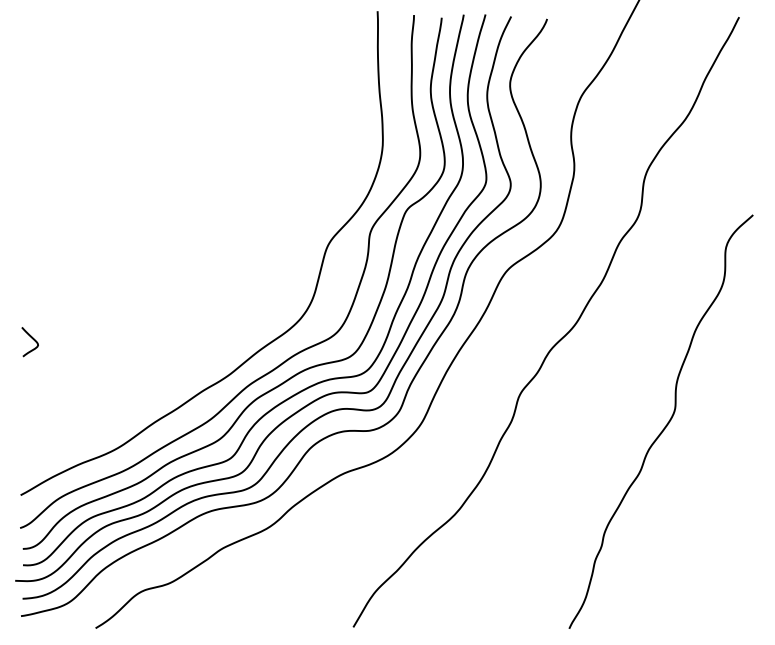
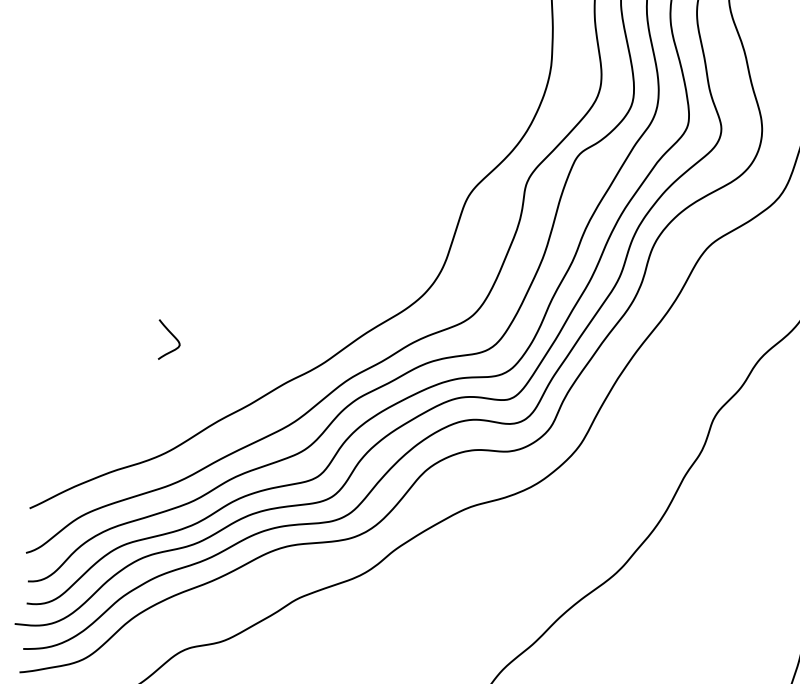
curve: (32, 339) -> (172, 336), moved

